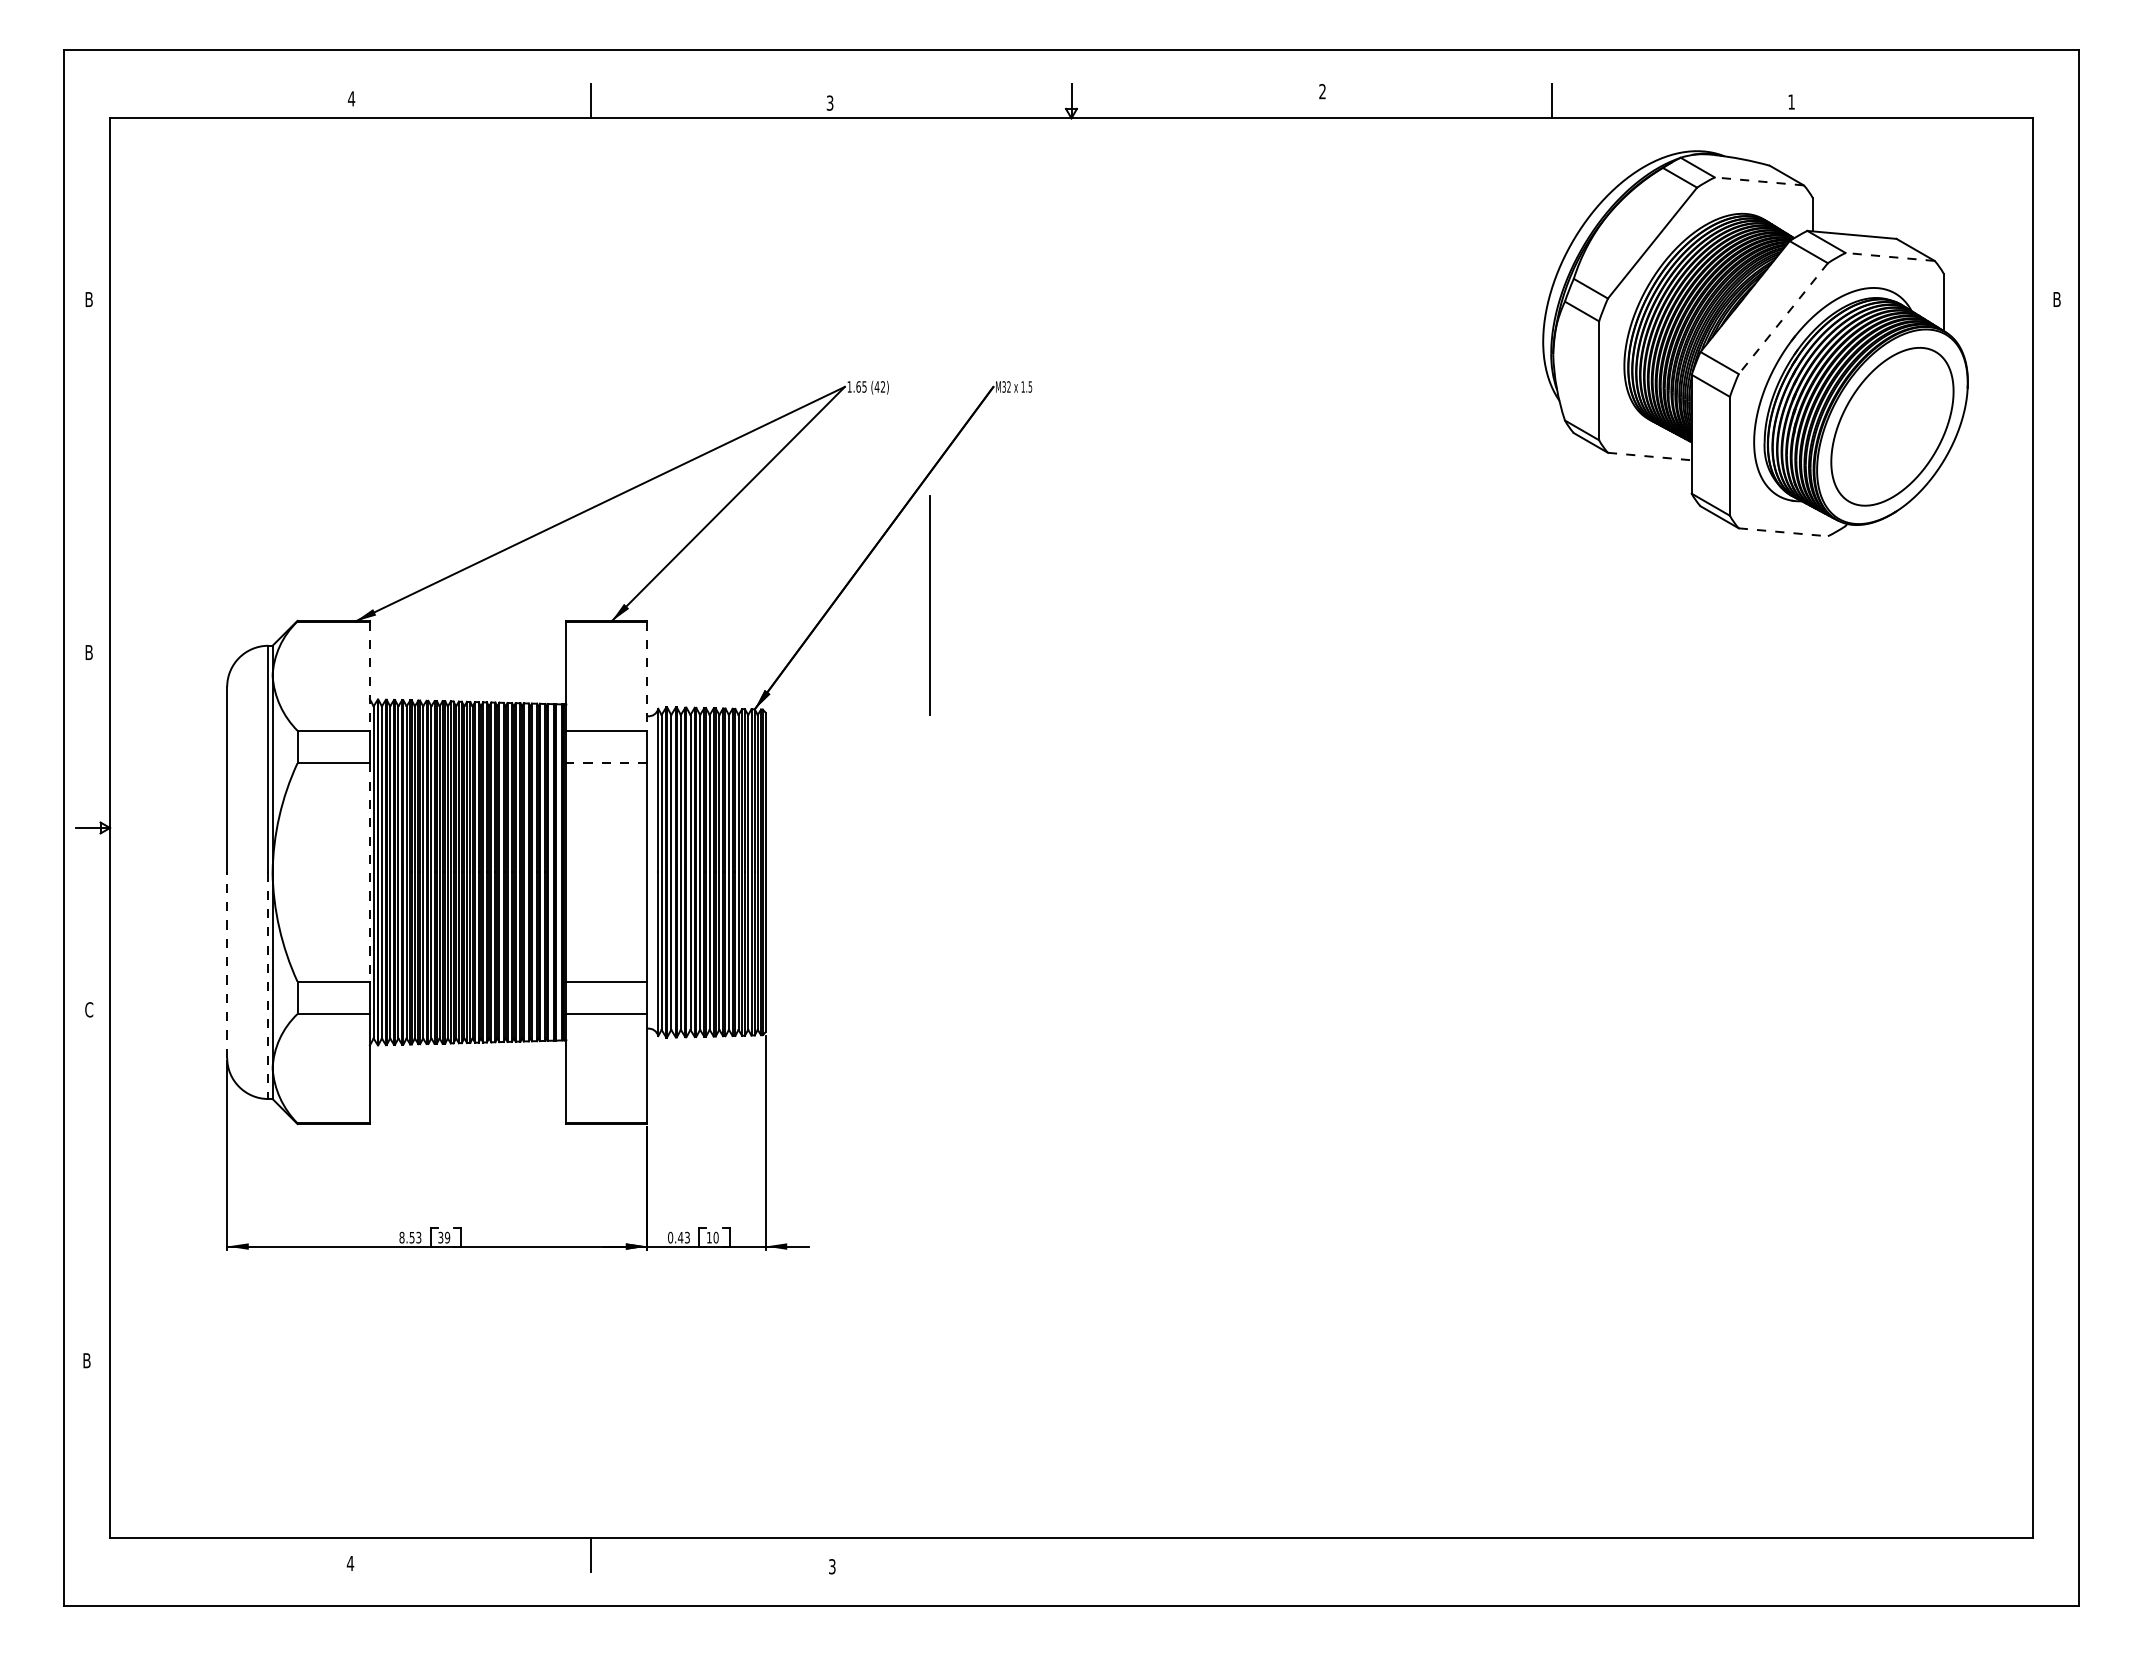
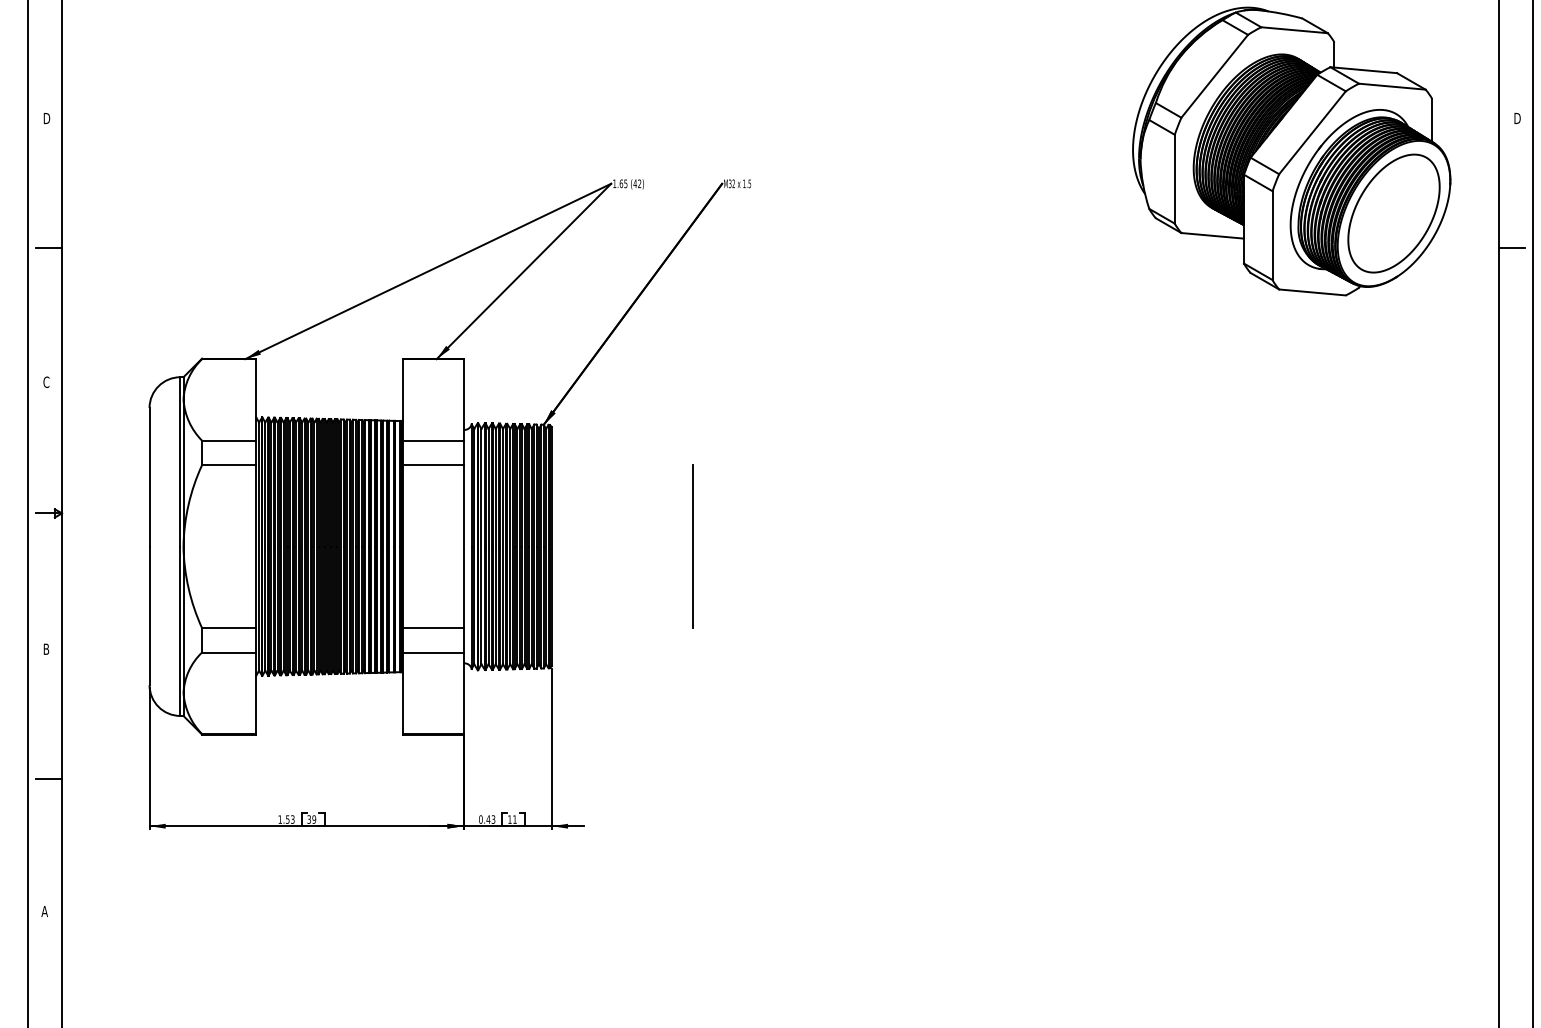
line: (1759, 181) -> (1294, 30), dashed -> solid
line: (1890, 256) -> (1392, 86), dashed -> solid
text: (90, 299) -> (47, 118), B -> D
text: (2058, 299) -> (1518, 118), B -> D
line: (1783, 319) -> (1312, 133), dashed -> solid
line: (1650, 456) -> (1213, 235), dashed -> solid
line: (92, 473) -> (48, 248), added
line: (2049, 473) -> (1511, 248), added
line: (1783, 532) -> (1312, 292), dashed -> solid
line: (929, 605) -> (693, 546), moved
text: (89, 652) -> (46, 382), B -> C
line: (369, 676) -> (255, 400), dashed -> solid
line: (647, 676) -> (463, 400), dashed -> solid
line: (606, 763) -> (433, 465), dashed -> solid
line: (369, 872) -> (255, 546), dashed -> solid
line: (227, 965) -> (149, 616), dashed -> solid
line: (268, 986) -> (180, 631), dashed -> solid
text: (89, 1009) -> (46, 649), C -> B
line: (92, 1182) -> (48, 778), added
text: (401, 1237) -> (279, 819), 8.53 -> 1.53
text: (715, 1237) -> (514, 819), 10 -> 11
text: (86, 1360) -> (44, 911), B -> A

